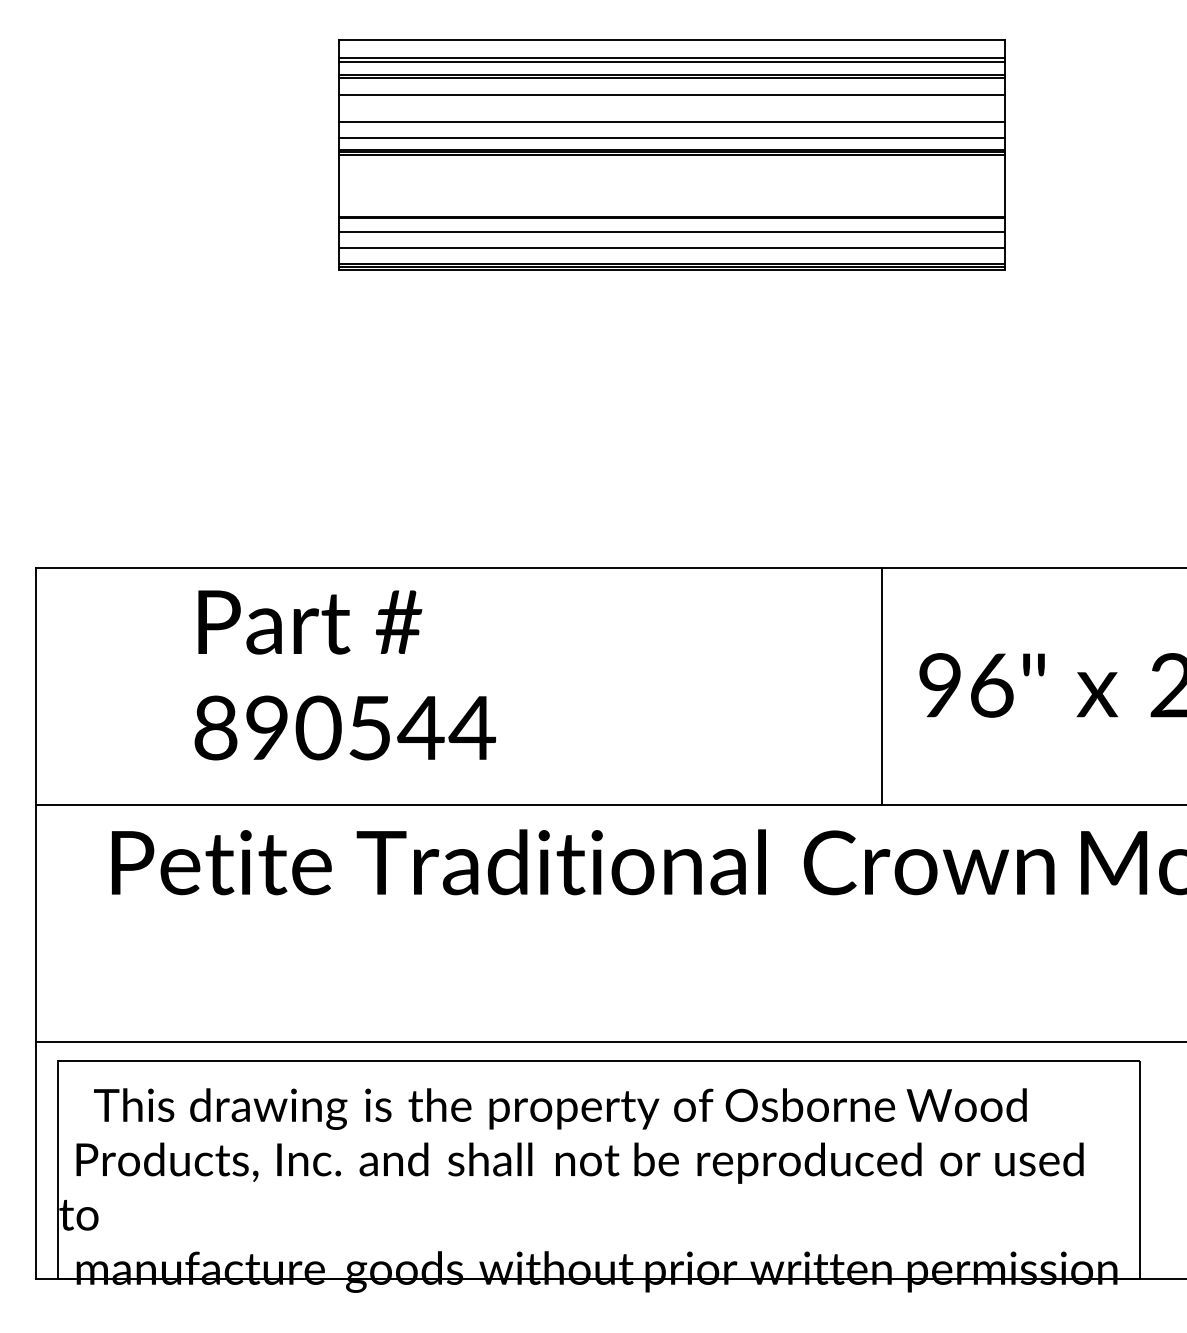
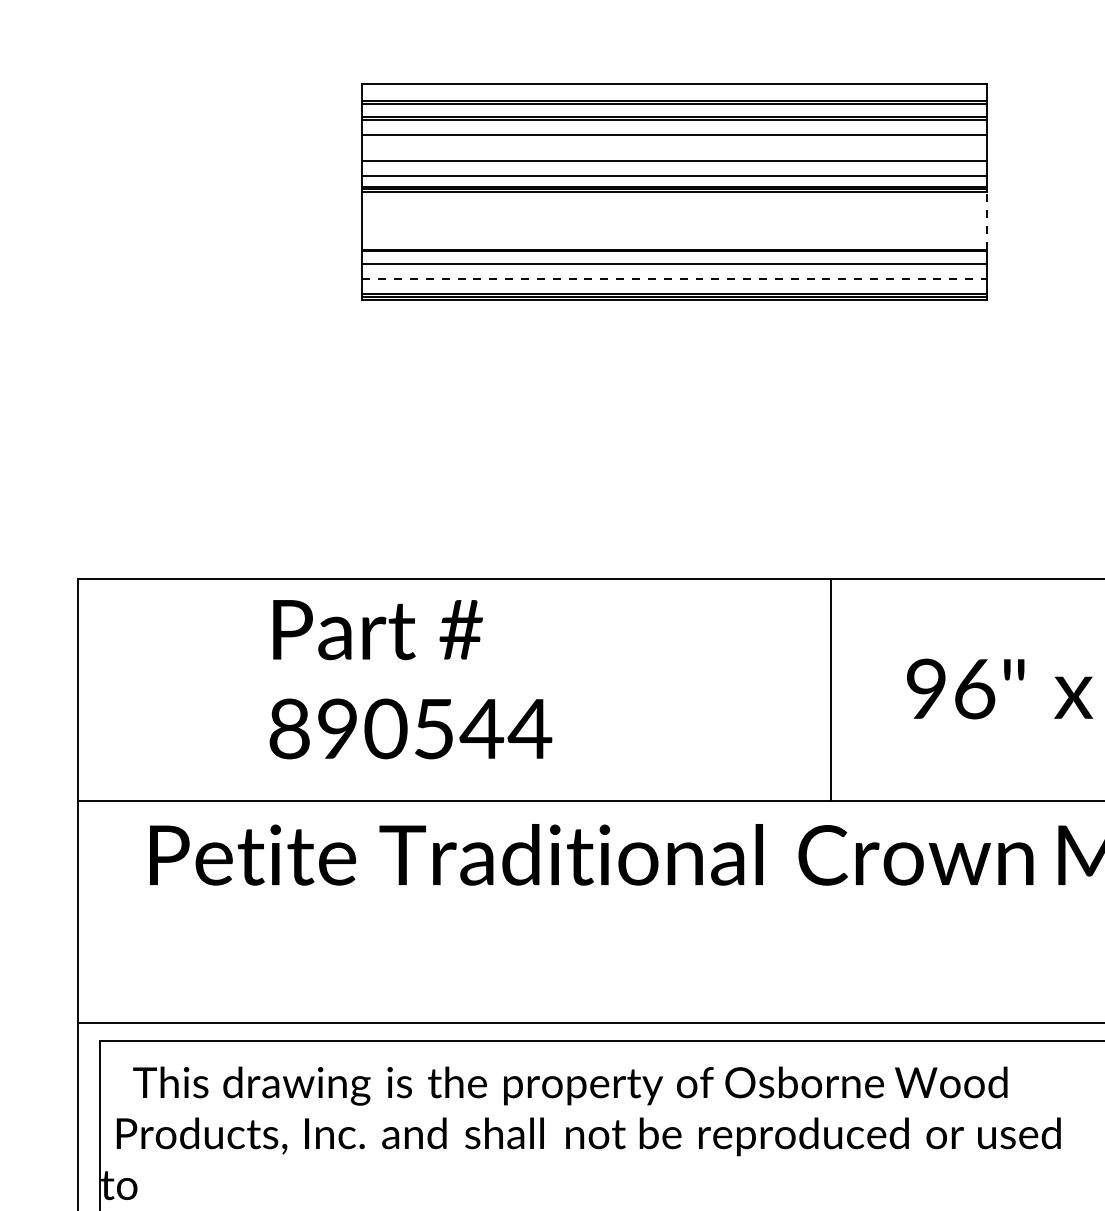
line: (1004, 185) -> (986, 220), solid -> dashed
line: (672, 248) -> (675, 279), solid -> dashed
text: (344, 675) -> (410, 679), moved
line: (881, 686) -> (831, 690), moved

